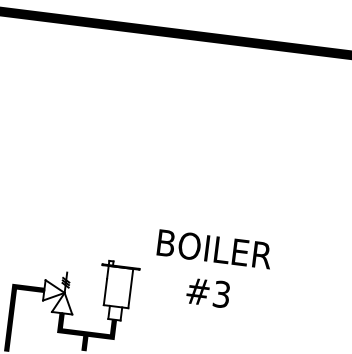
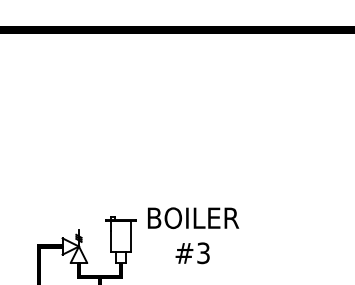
text: (212, 270) -> (193, 235), moved

